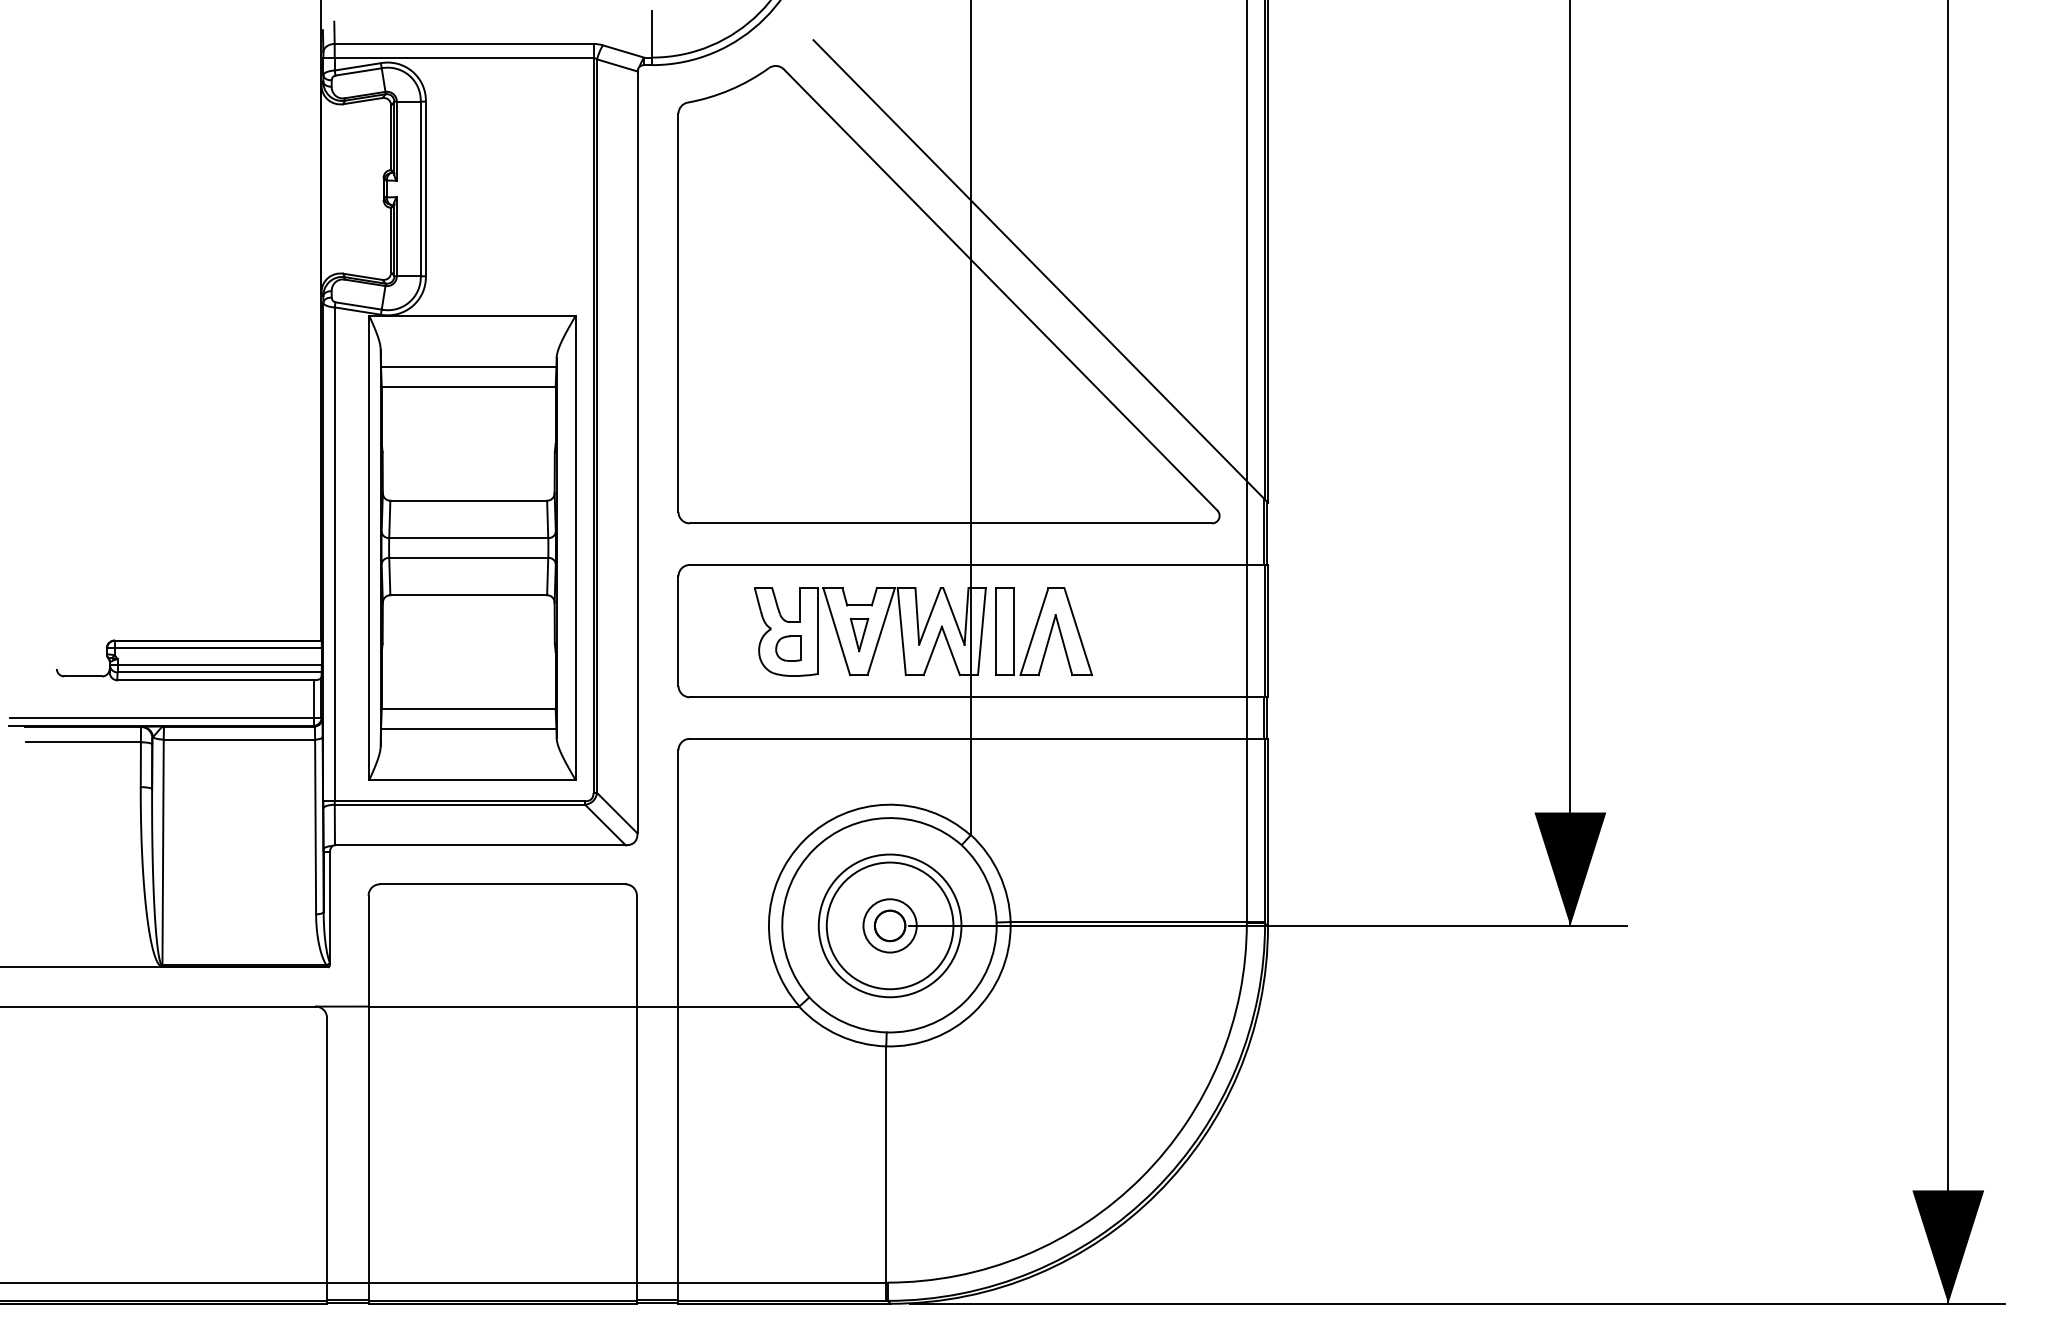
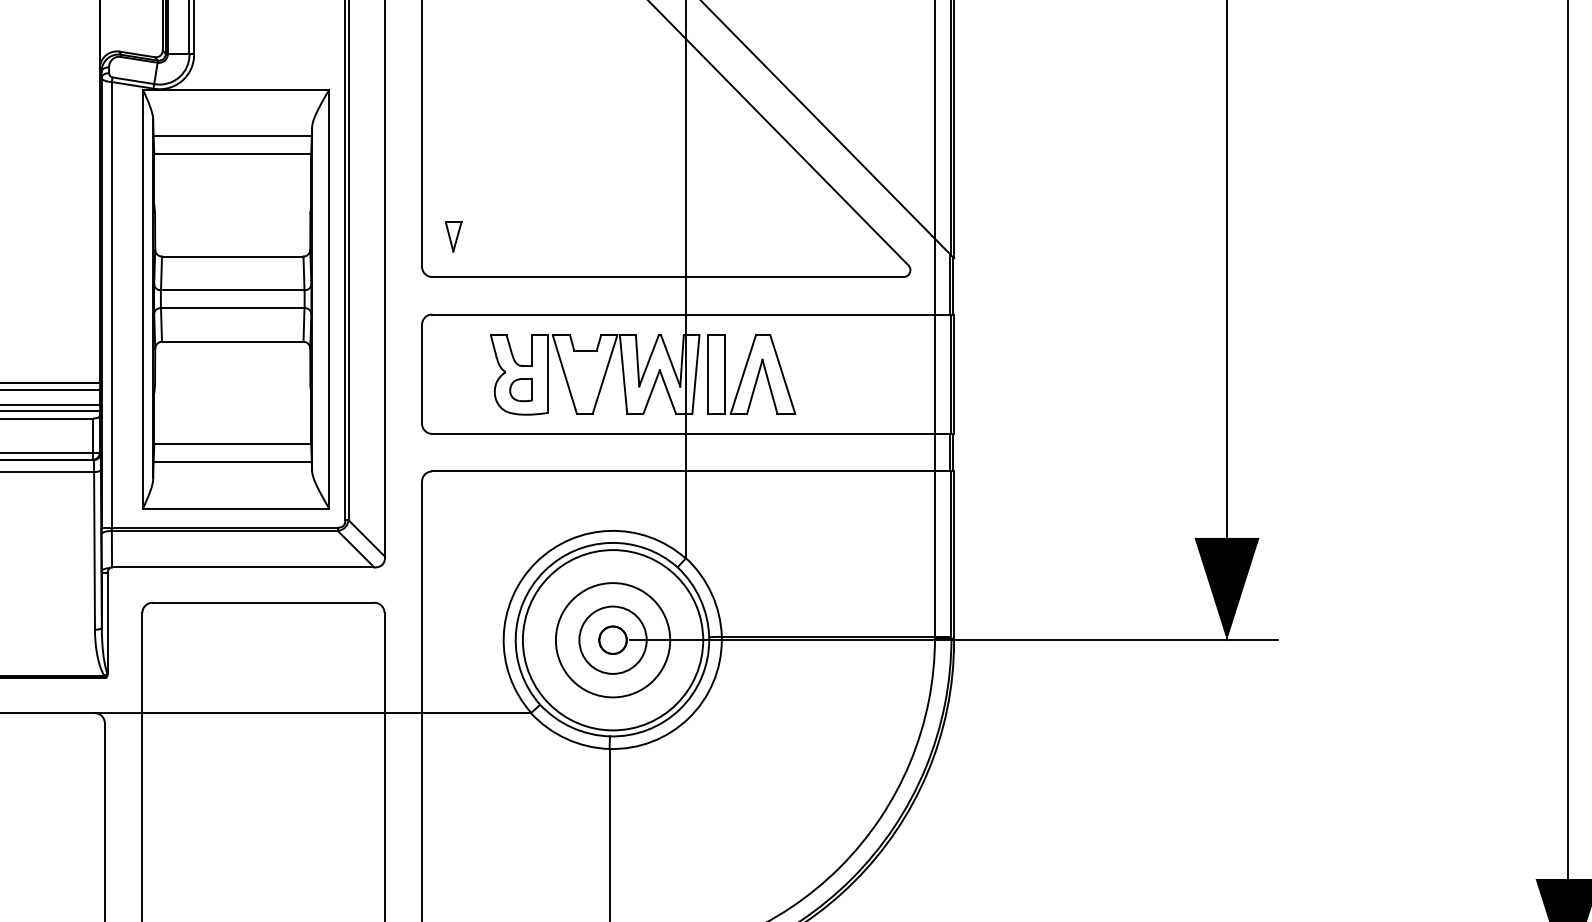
part: (859, 634) -> (453, 236), moved
circle: (889, 925) -> (612, 639), size x1.4
circle: (889, 925) -> (612, 639), size x1.4

